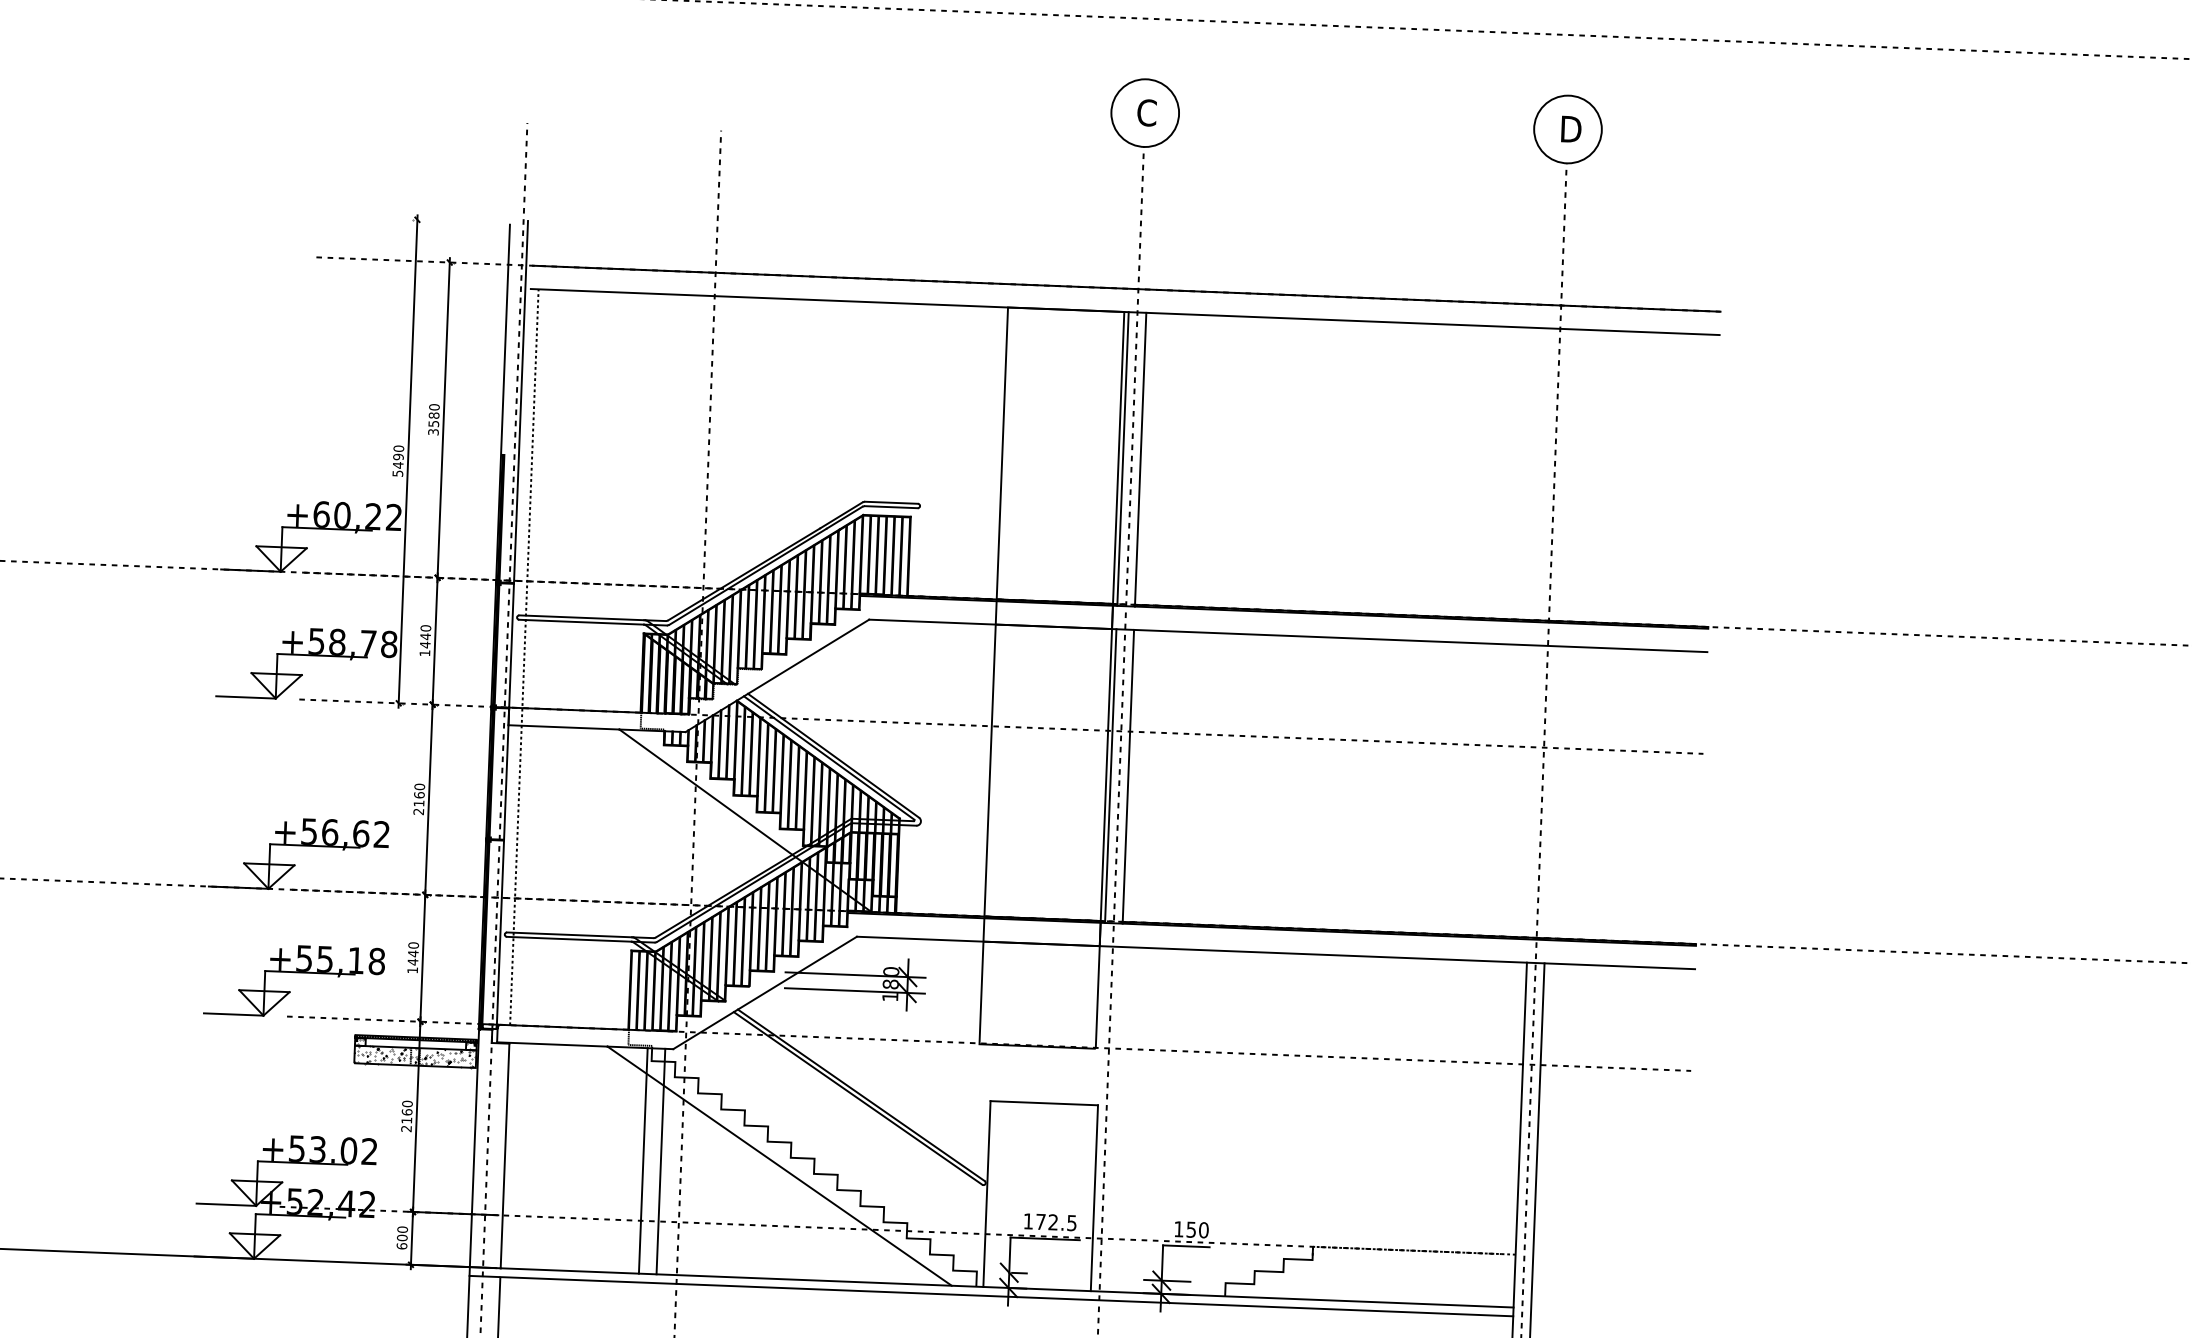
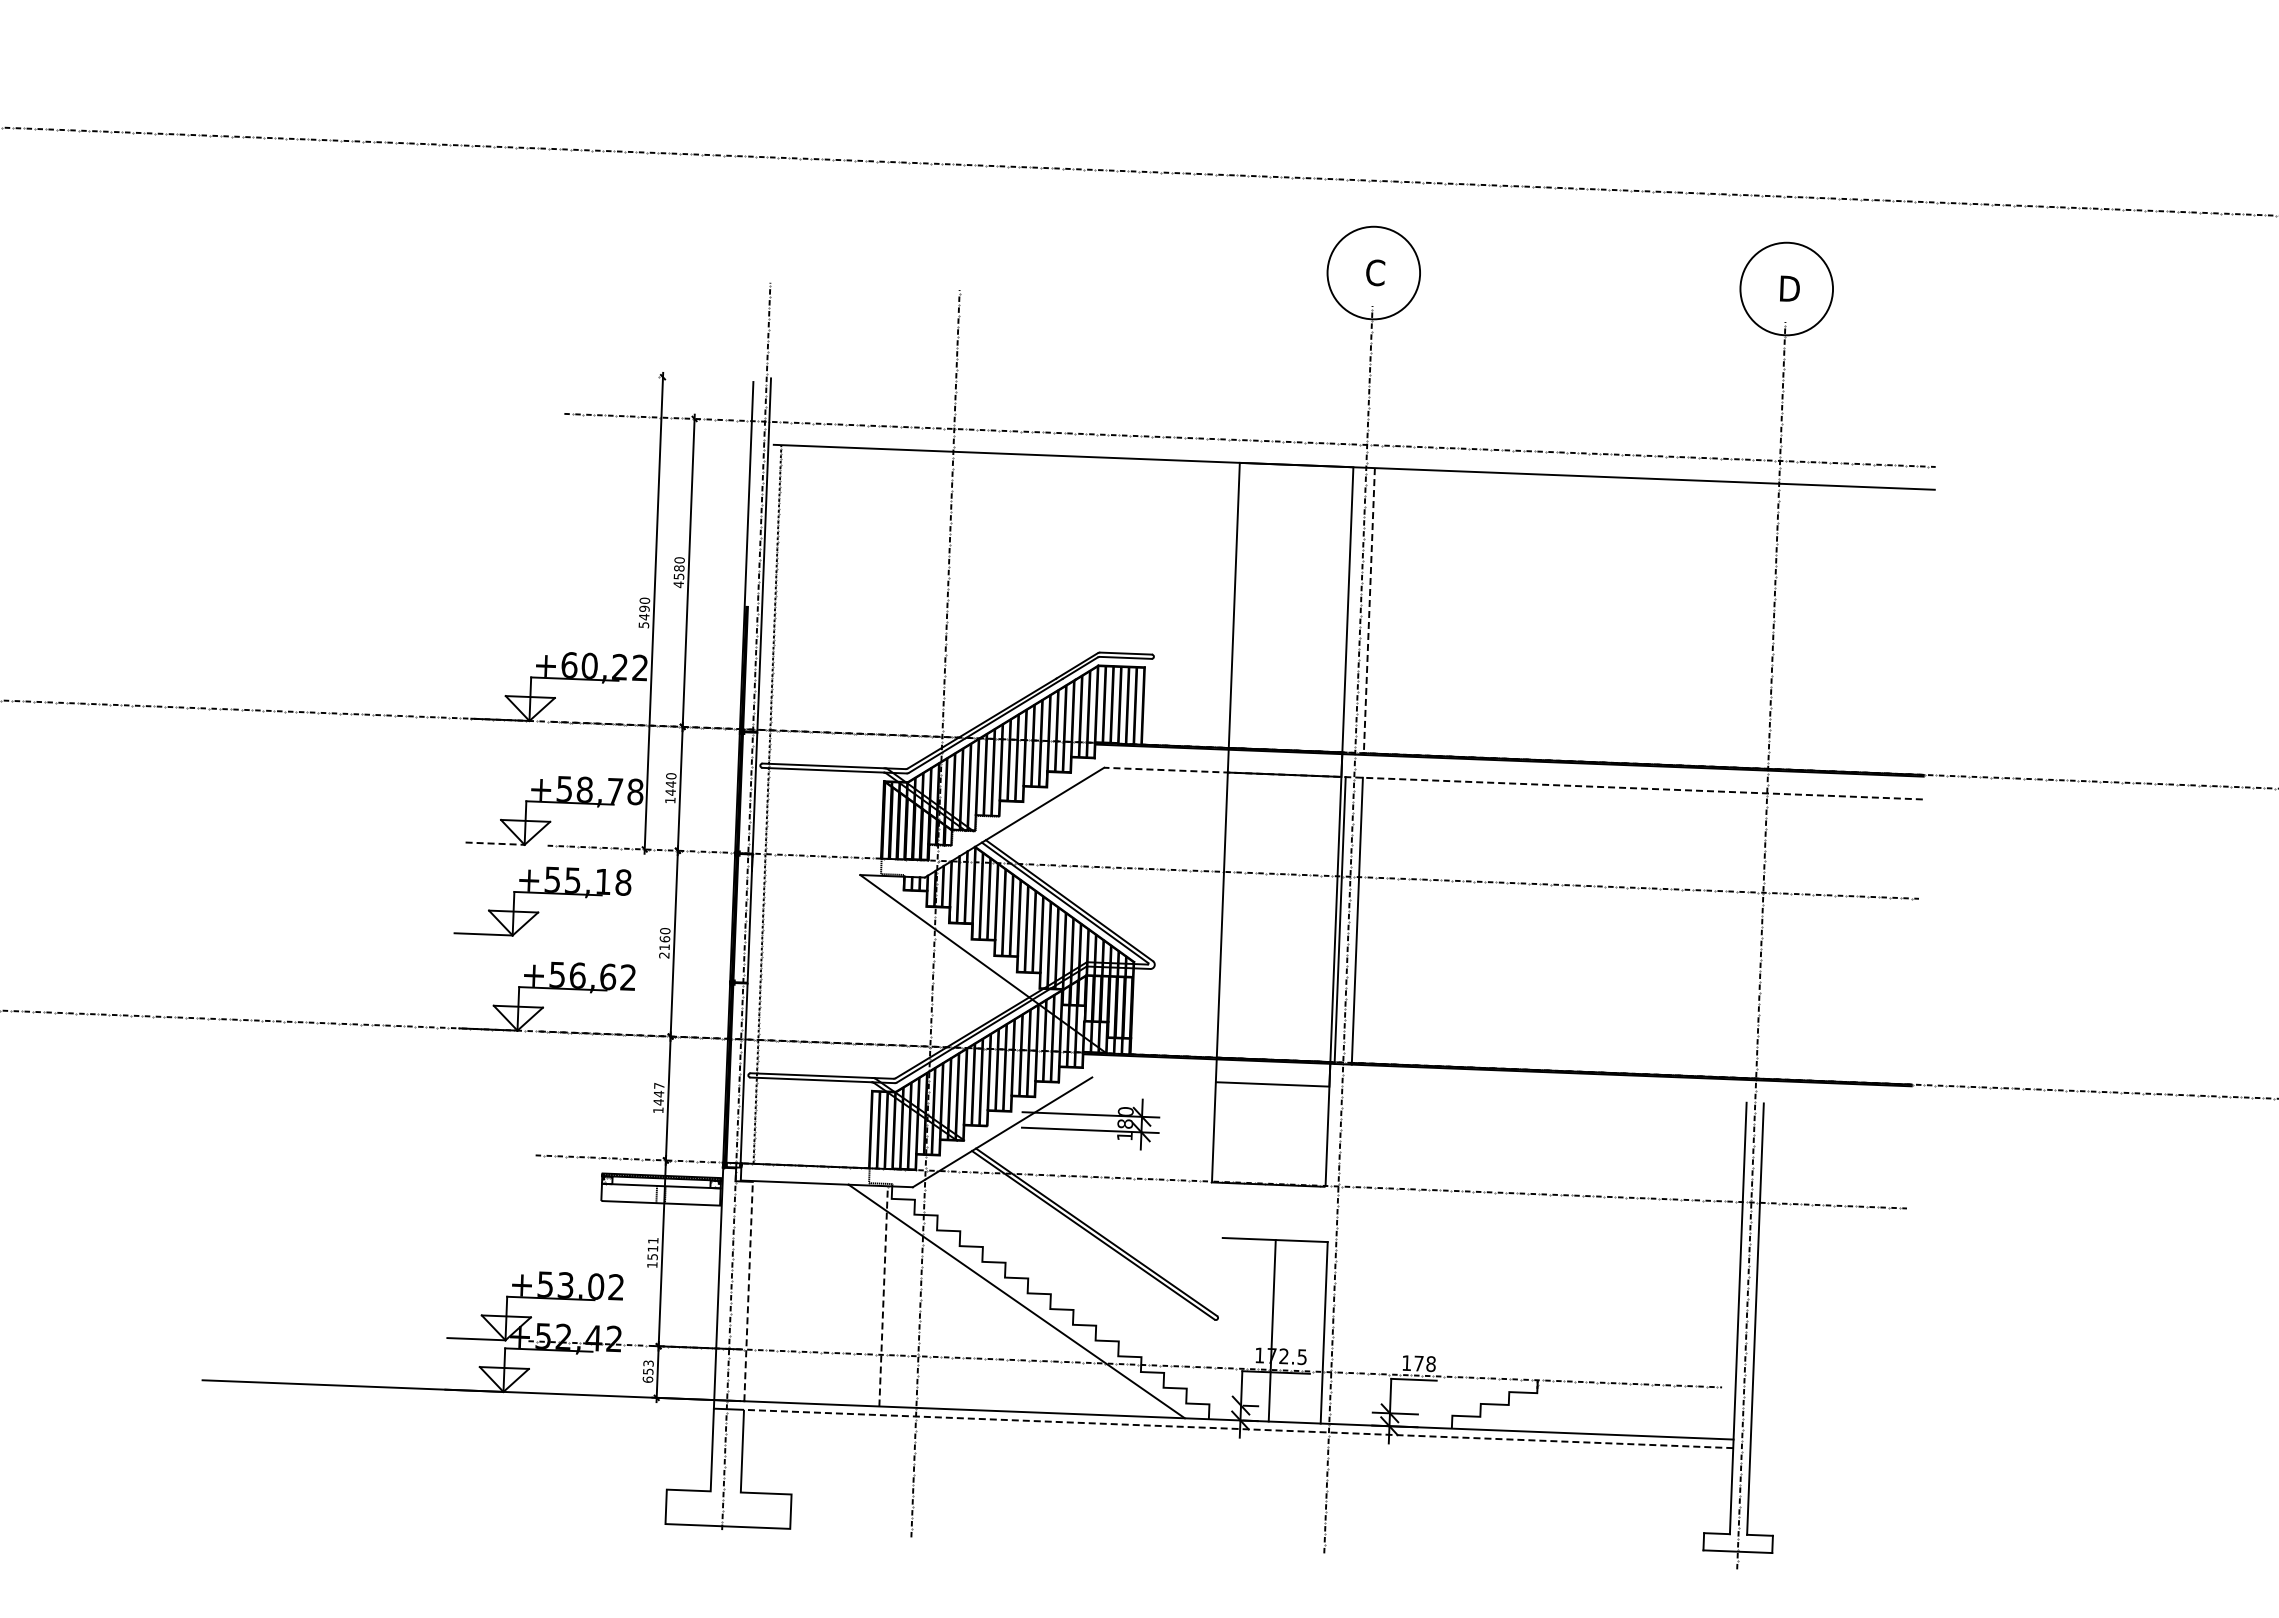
circle: (1144, 113) -> (1373, 273), size x1.4
circle: (1567, 128) -> (1786, 288), size x1.4
line: (1126, 288) -> (1355, 444), removed
text: (433, 432) -> (678, 584), 3580 -> 4580
line: (1122, 458) -> (1351, 610), removed
line: (1140, 459) -> (1369, 611), solid -> dashed
line: (1288, 635) -> (1513, 783), solid -> dashed
line: (245, 697) -> (495, 843), solid -> dashed
line: (574, 709) -> (816, 855), removed
line: (563, 726) -> (805, 872), removed
text: (413, 945) -> (659, 1085), 1440 -> 1447
line: (1275, 953) -> (1501, 1093), removed
part: (297, 973) -> (545, 894), moved
hatch: (413, 1056) -> (659, 1194), removed
text: (406, 1115) -> (652, 1252), 2160 -> 1511
line: (504, 1155) -> (748, 1291), solid -> dashed
line: (643, 1160) -> (883, 1295), solid -> dashed
line: (660, 1161) -> (900, 1296), removed
line: (986, 1193) -> (1271, 1330), moved
text: (1197, 1229) -> (1424, 1363), 150 -> 178
text: (402, 1233) -> (648, 1367), 600 -> 653
line: (1414, 1250) -> (1636, 1383), removed
line: (1006, 1296) -> (1238, 1428), solid -> dashed

